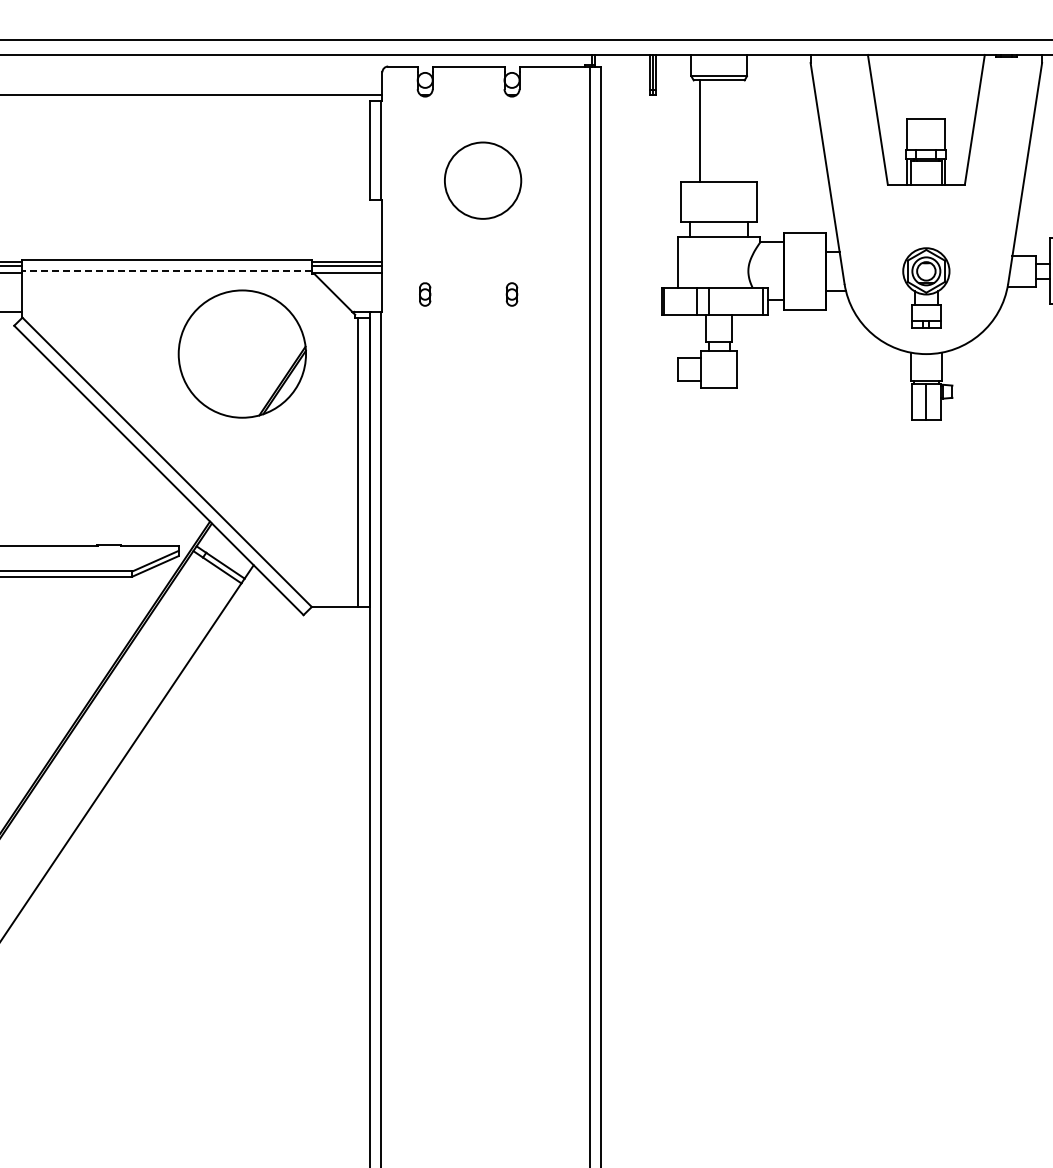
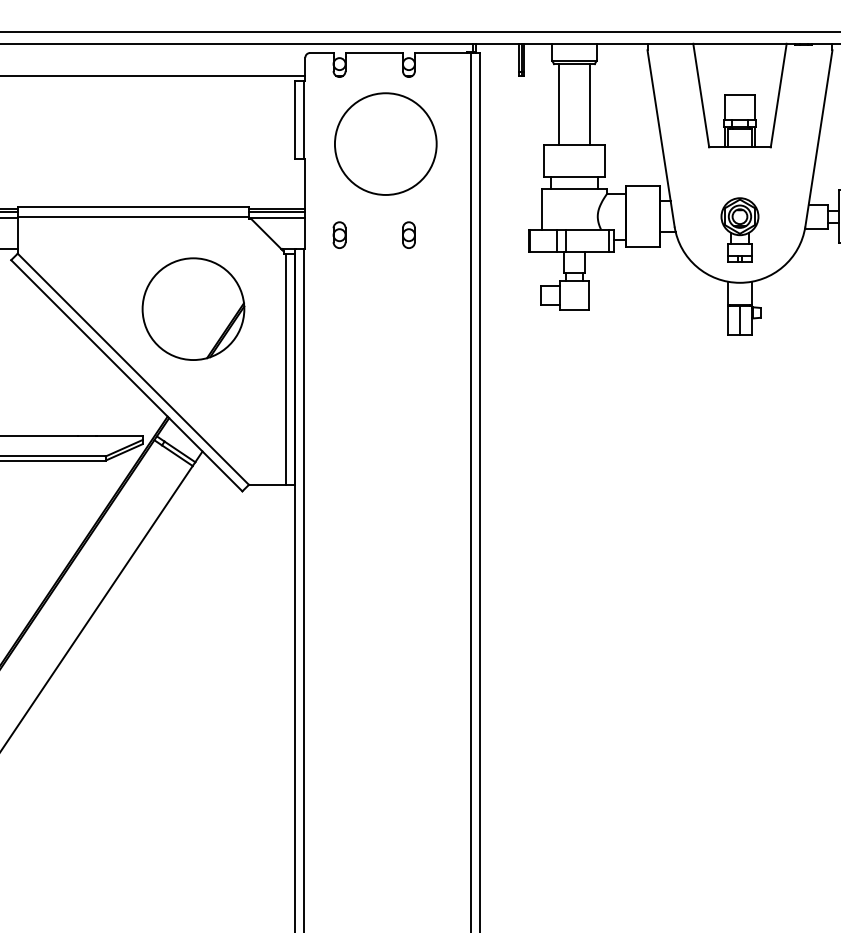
line: (738, 130) -> (589, 104), added
circle: (482, 180) -> (385, 144), size x1.67
line: (167, 271) -> (133, 216), dashed -> solid
part: (424, 294) -> (339, 235), size x1.43
part: (511, 294) -> (408, 235), size x1.43
part: (241, 353) -> (192, 308), moved

